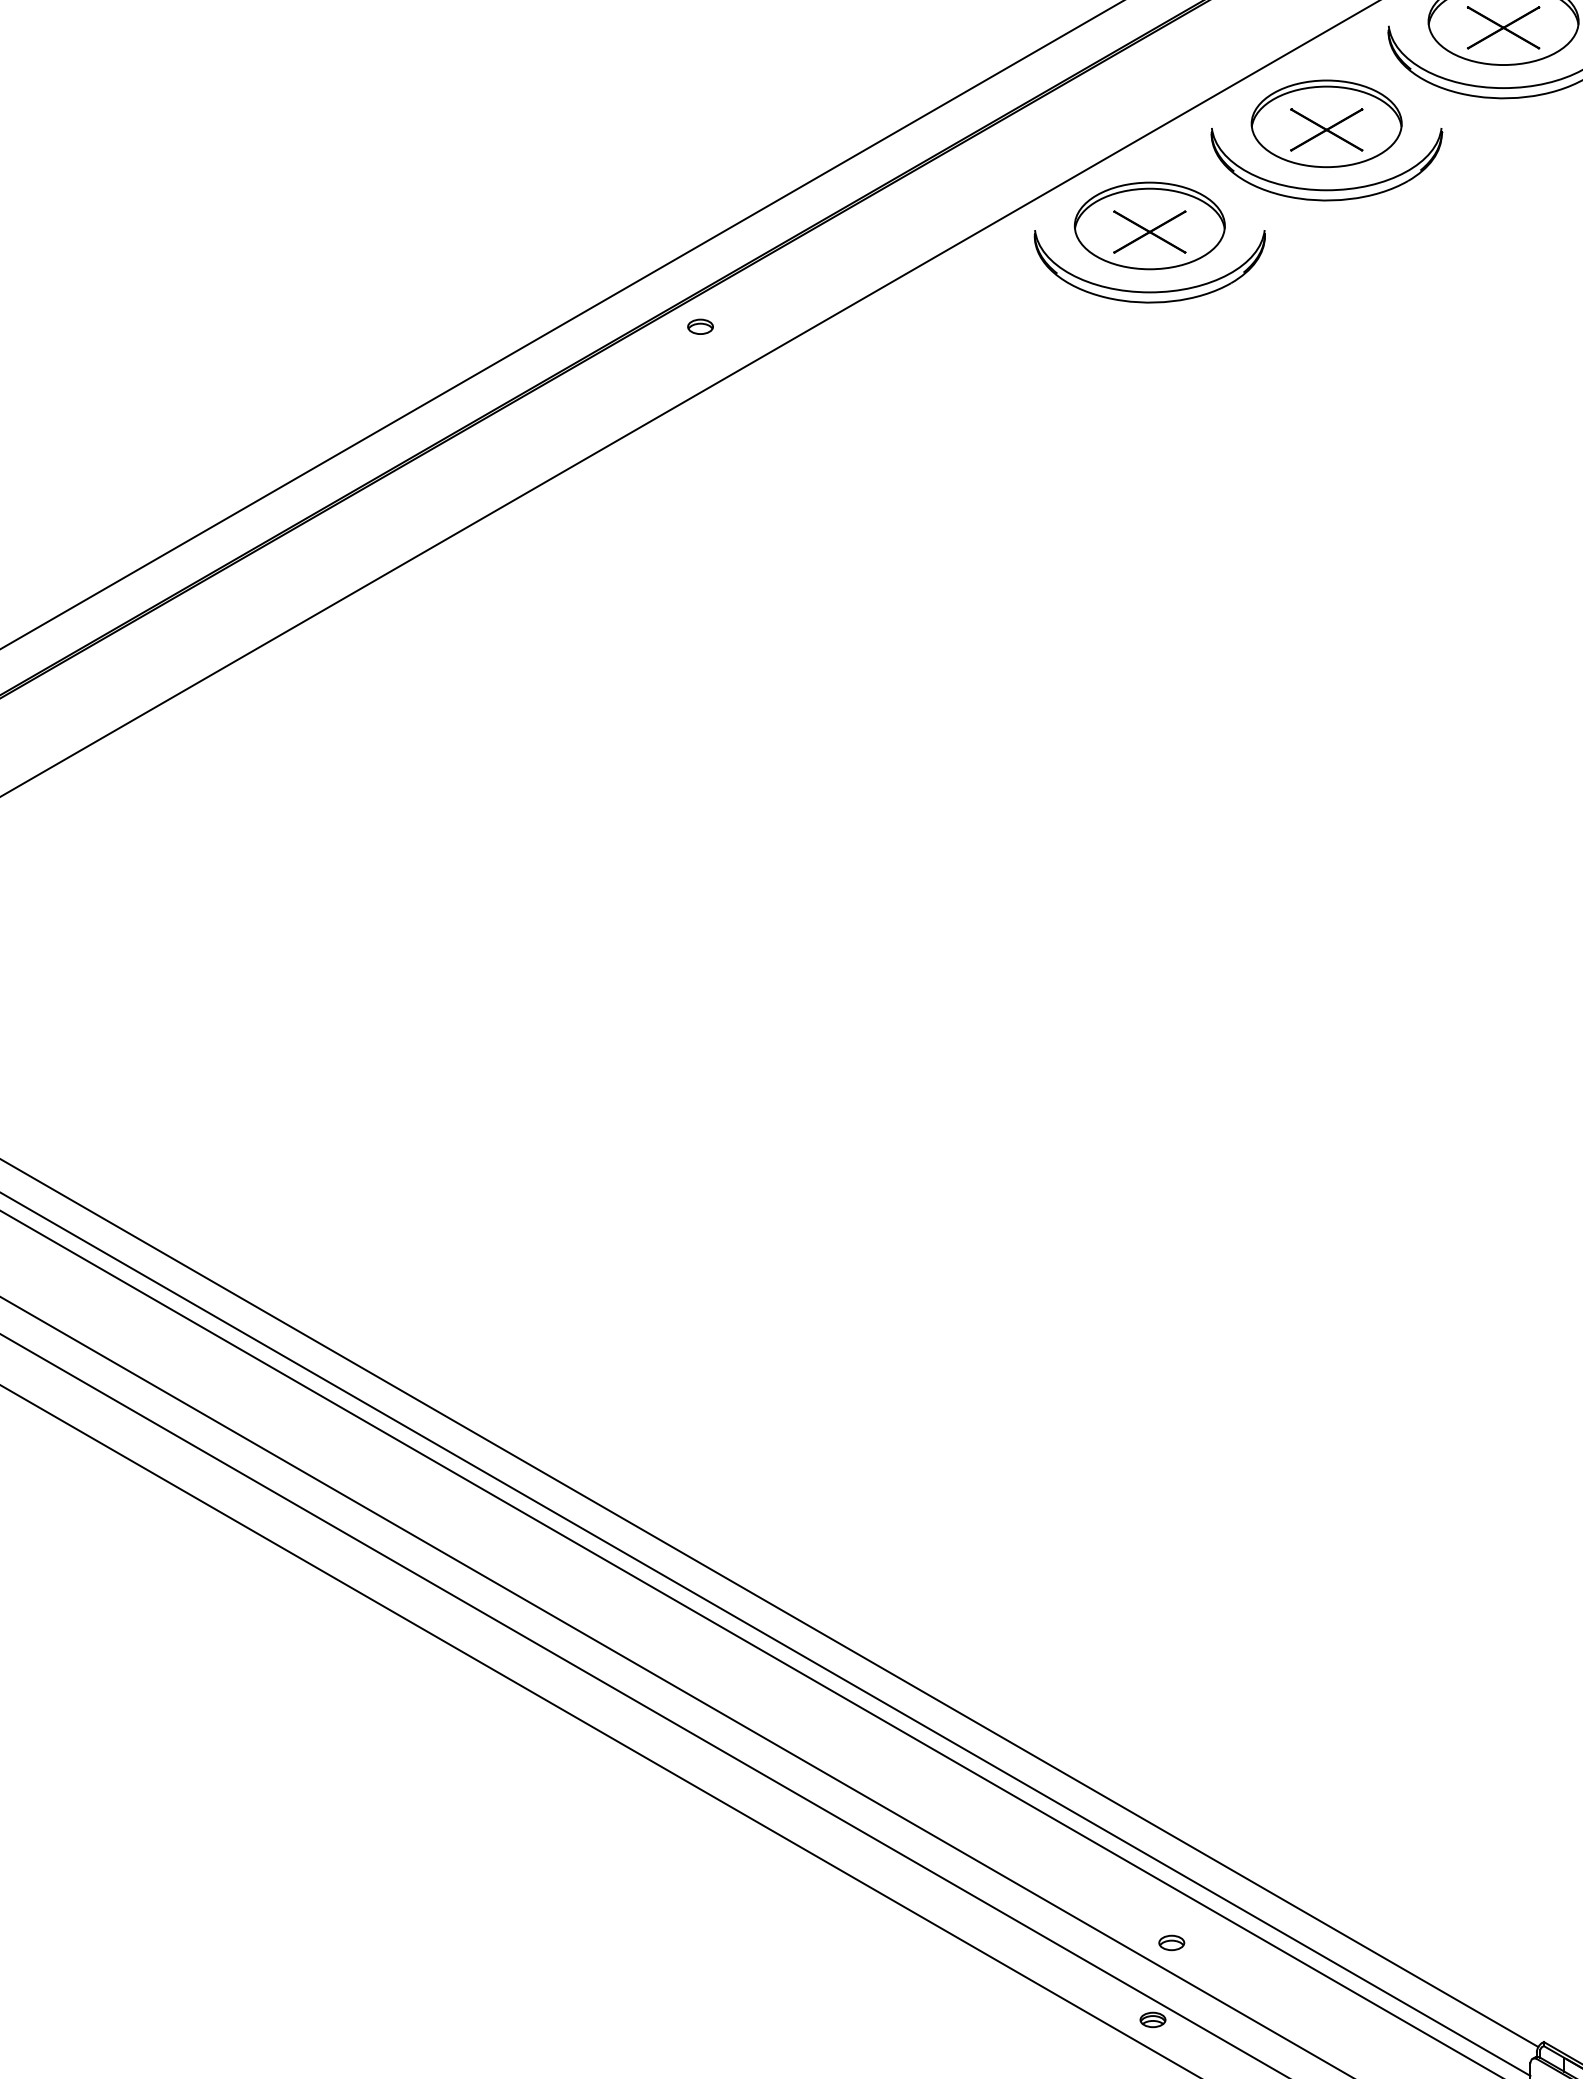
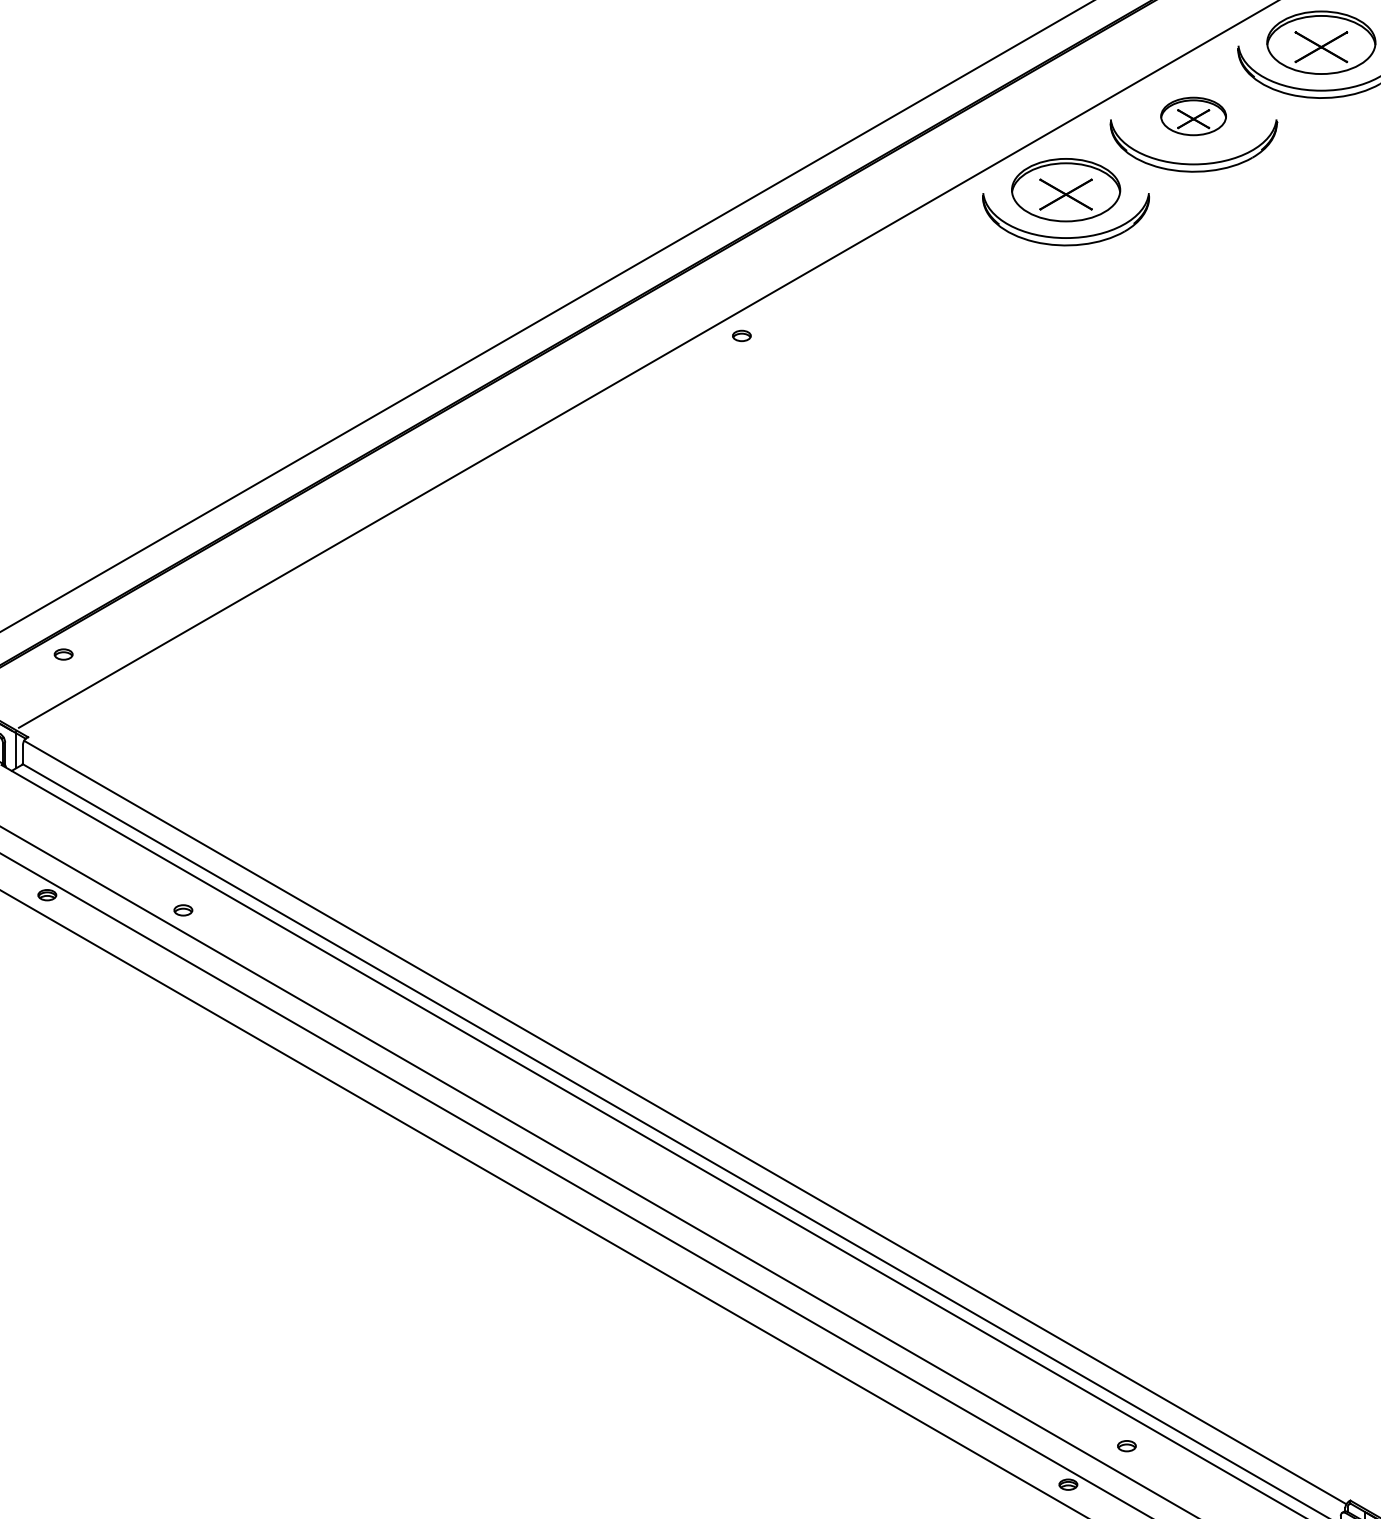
part: (1326, 123) -> (1193, 116), size x0.6
part: (700, 326) -> (741, 335), moved
part: (1171, 1943) -> (1126, 1446), moved

